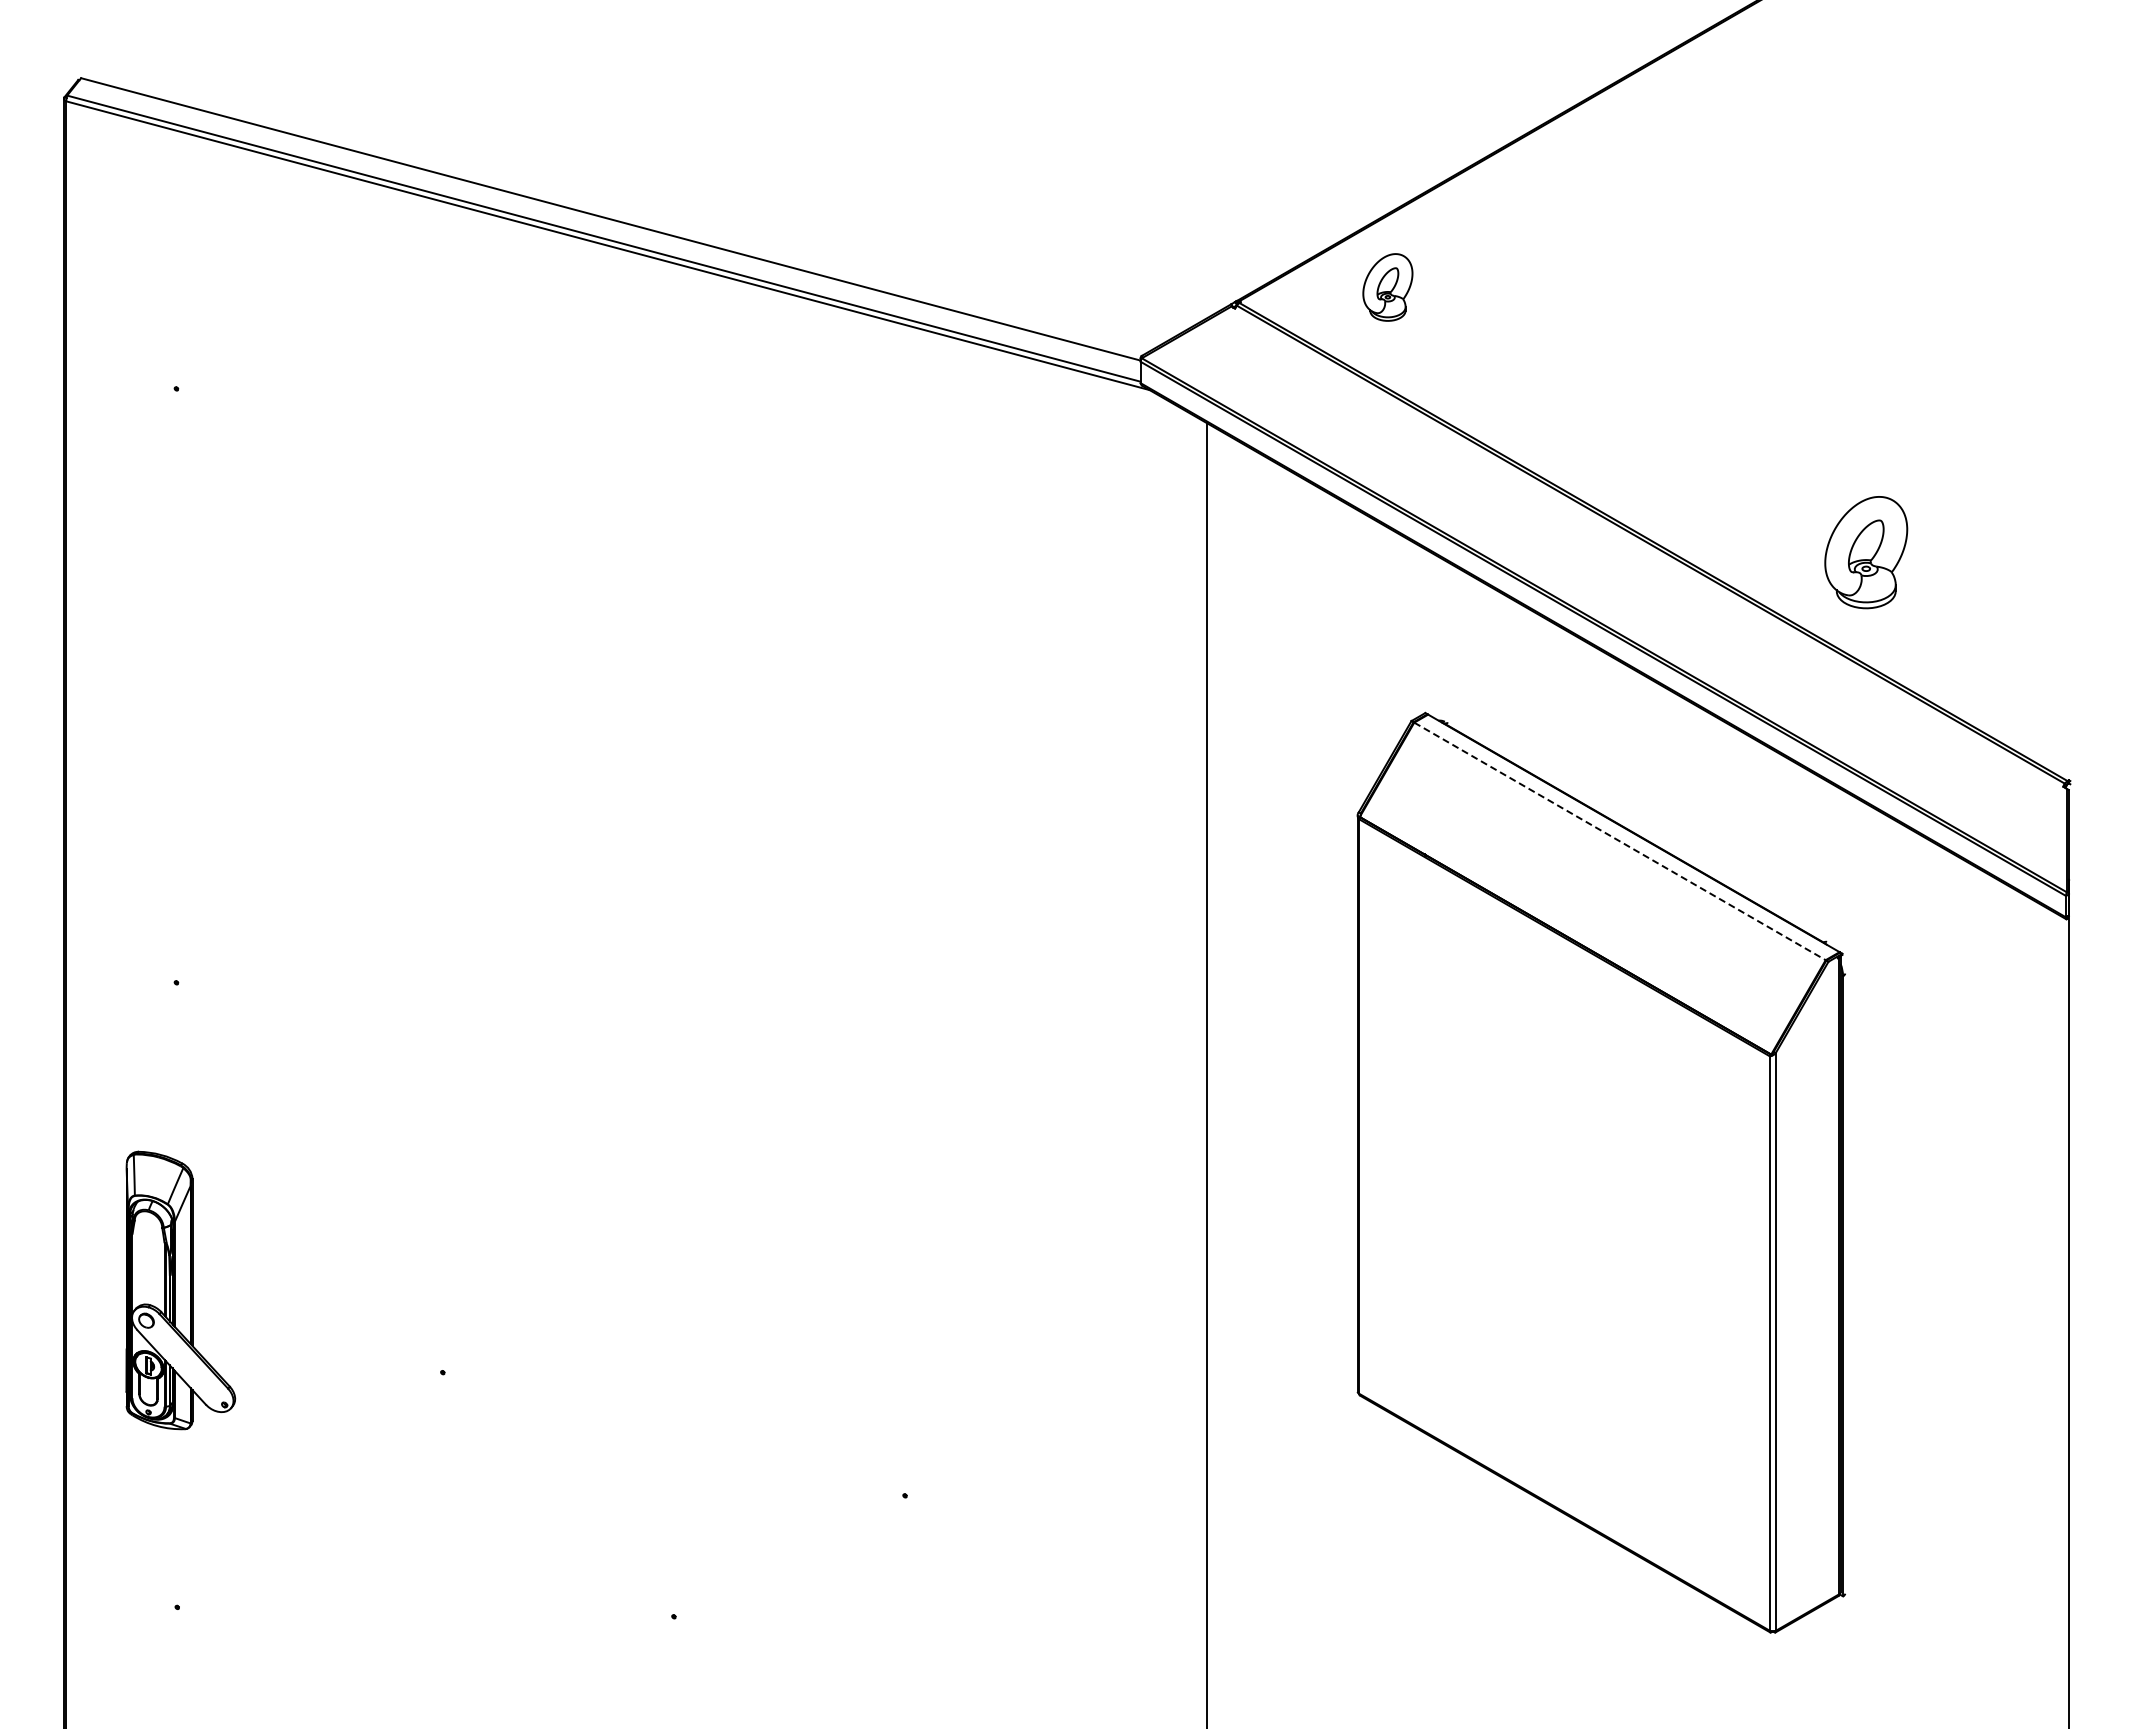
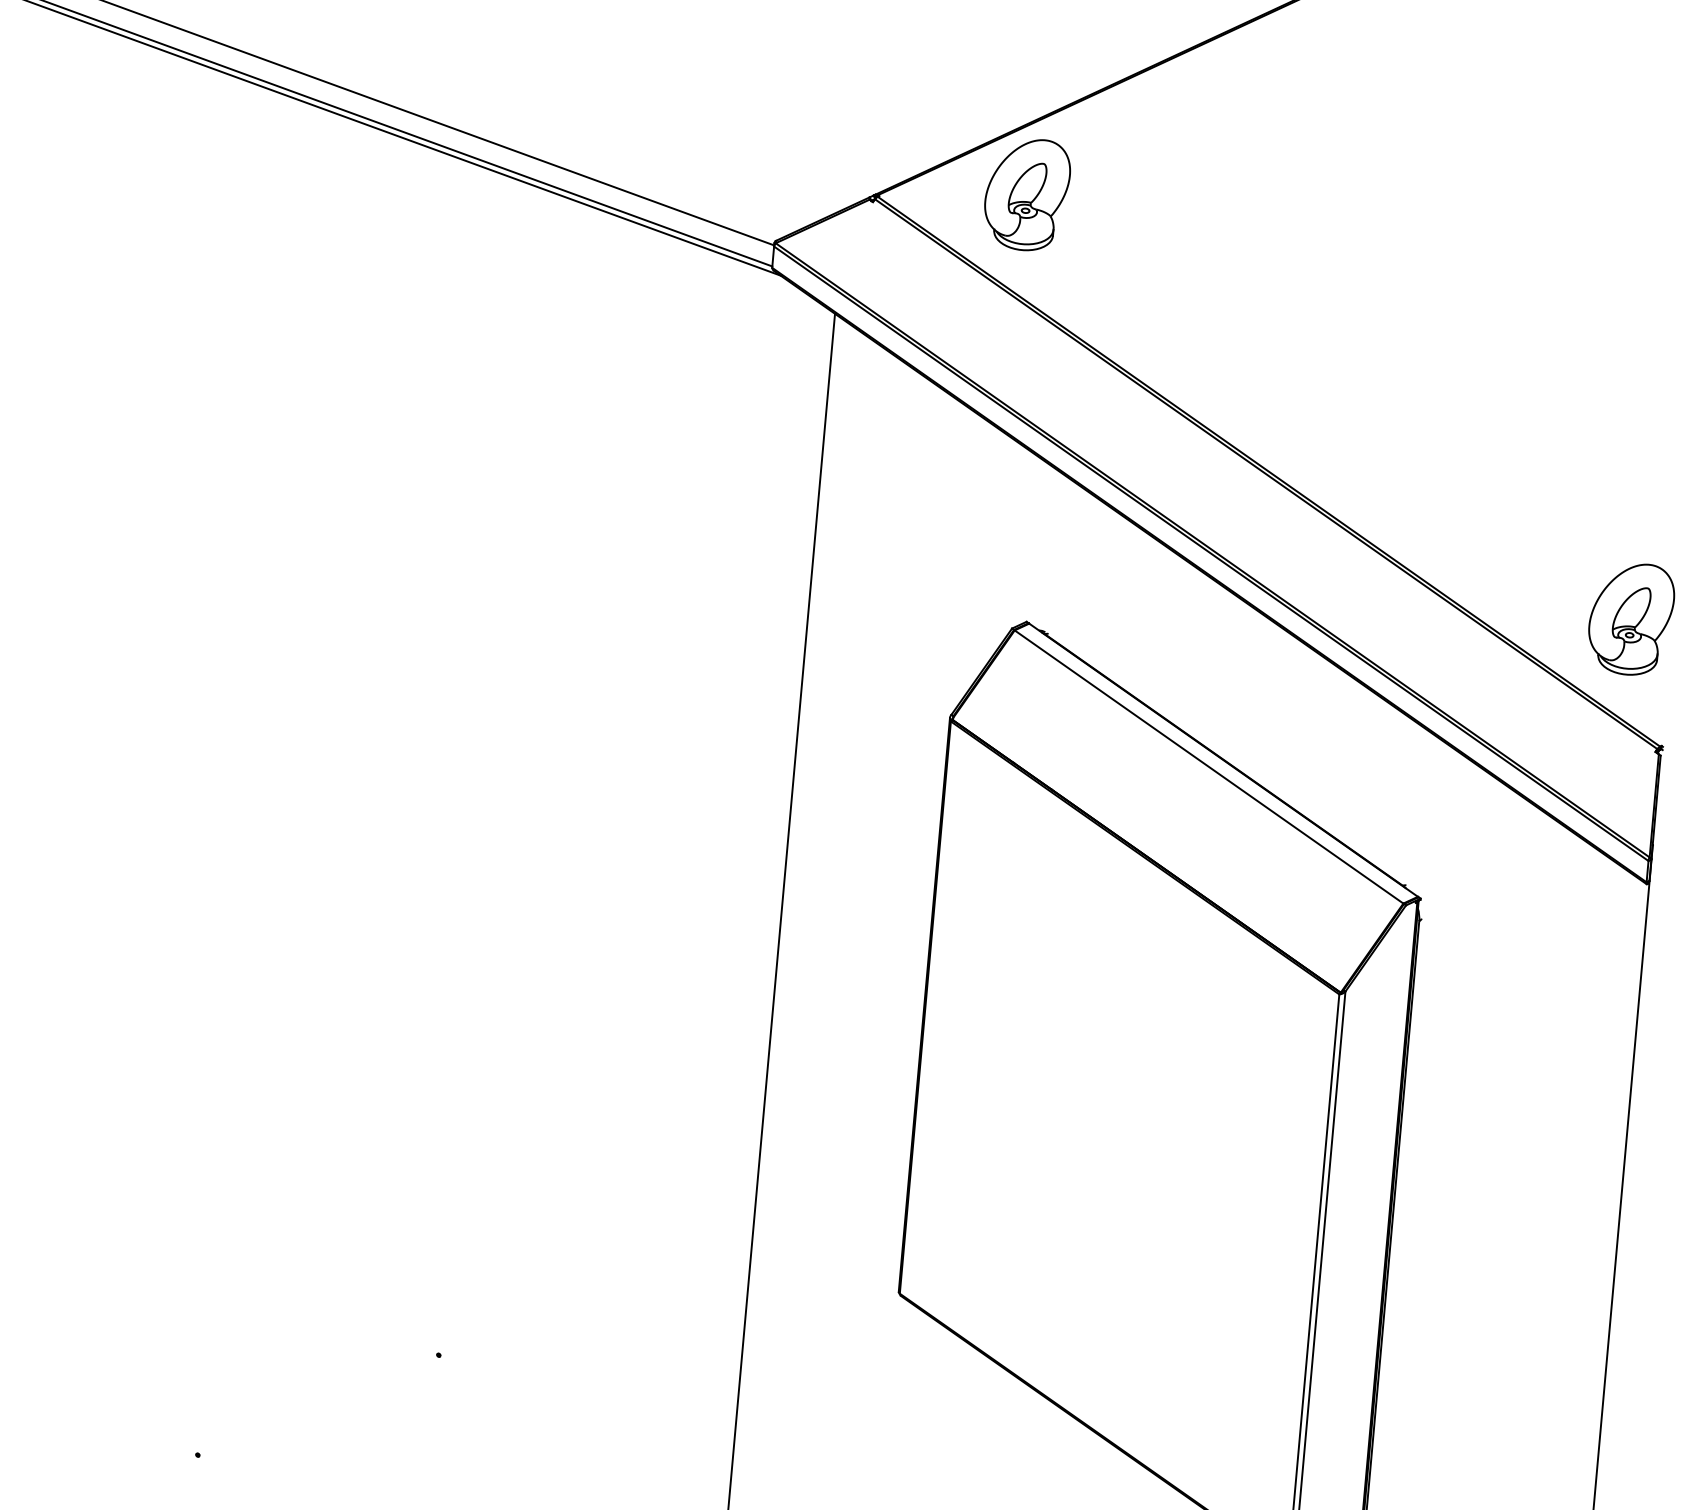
part: (1387, 287) -> (1026, 194), size x1.67
part: (1866, 552) -> (1631, 619), moved
line: (1619, 841) -> (1208, 767), dashed -> solid

